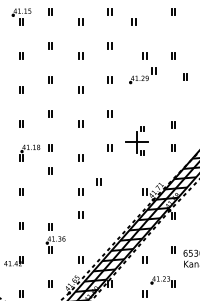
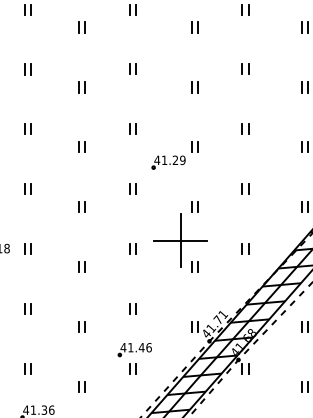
part: (133, 21) -> (193, 26), moved
part: (173, 55) -> (245, 68), moved
part: (142, 75) -> (174, 155), moved
part: (185, 76) -> (245, 128), moved
part: (173, 124) -> (245, 188), moved
part: (136, 140) -> (179, 236), size x1.43
part: (50, 170) -> (28, 308), moved
part: (98, 181) -> (132, 308), moved
part: (110, 210) -> (133, 359), added
part: (80, 214) -> (80, 386), moved
part: (50, 226) -> (28, 368), moved

